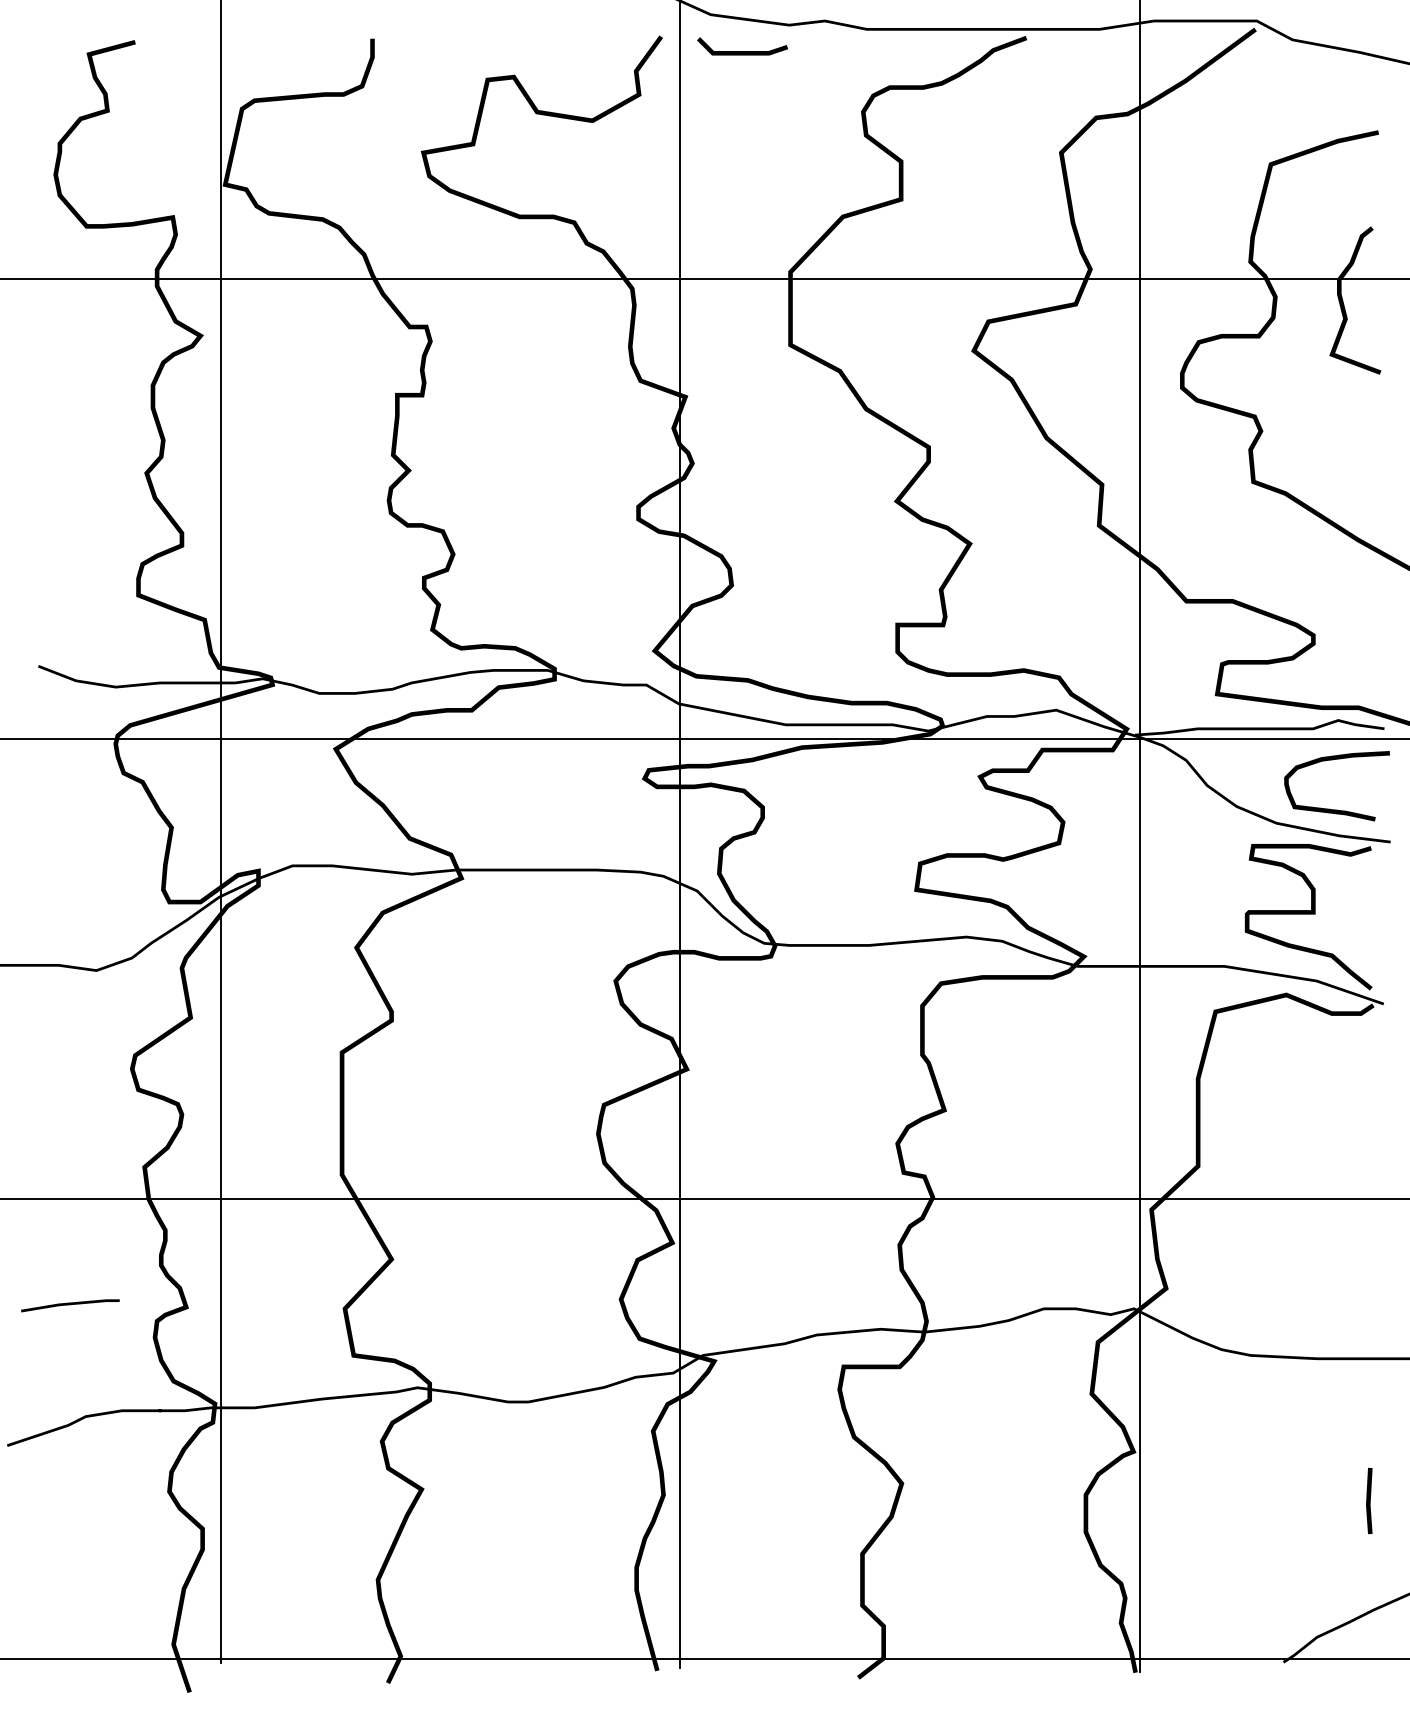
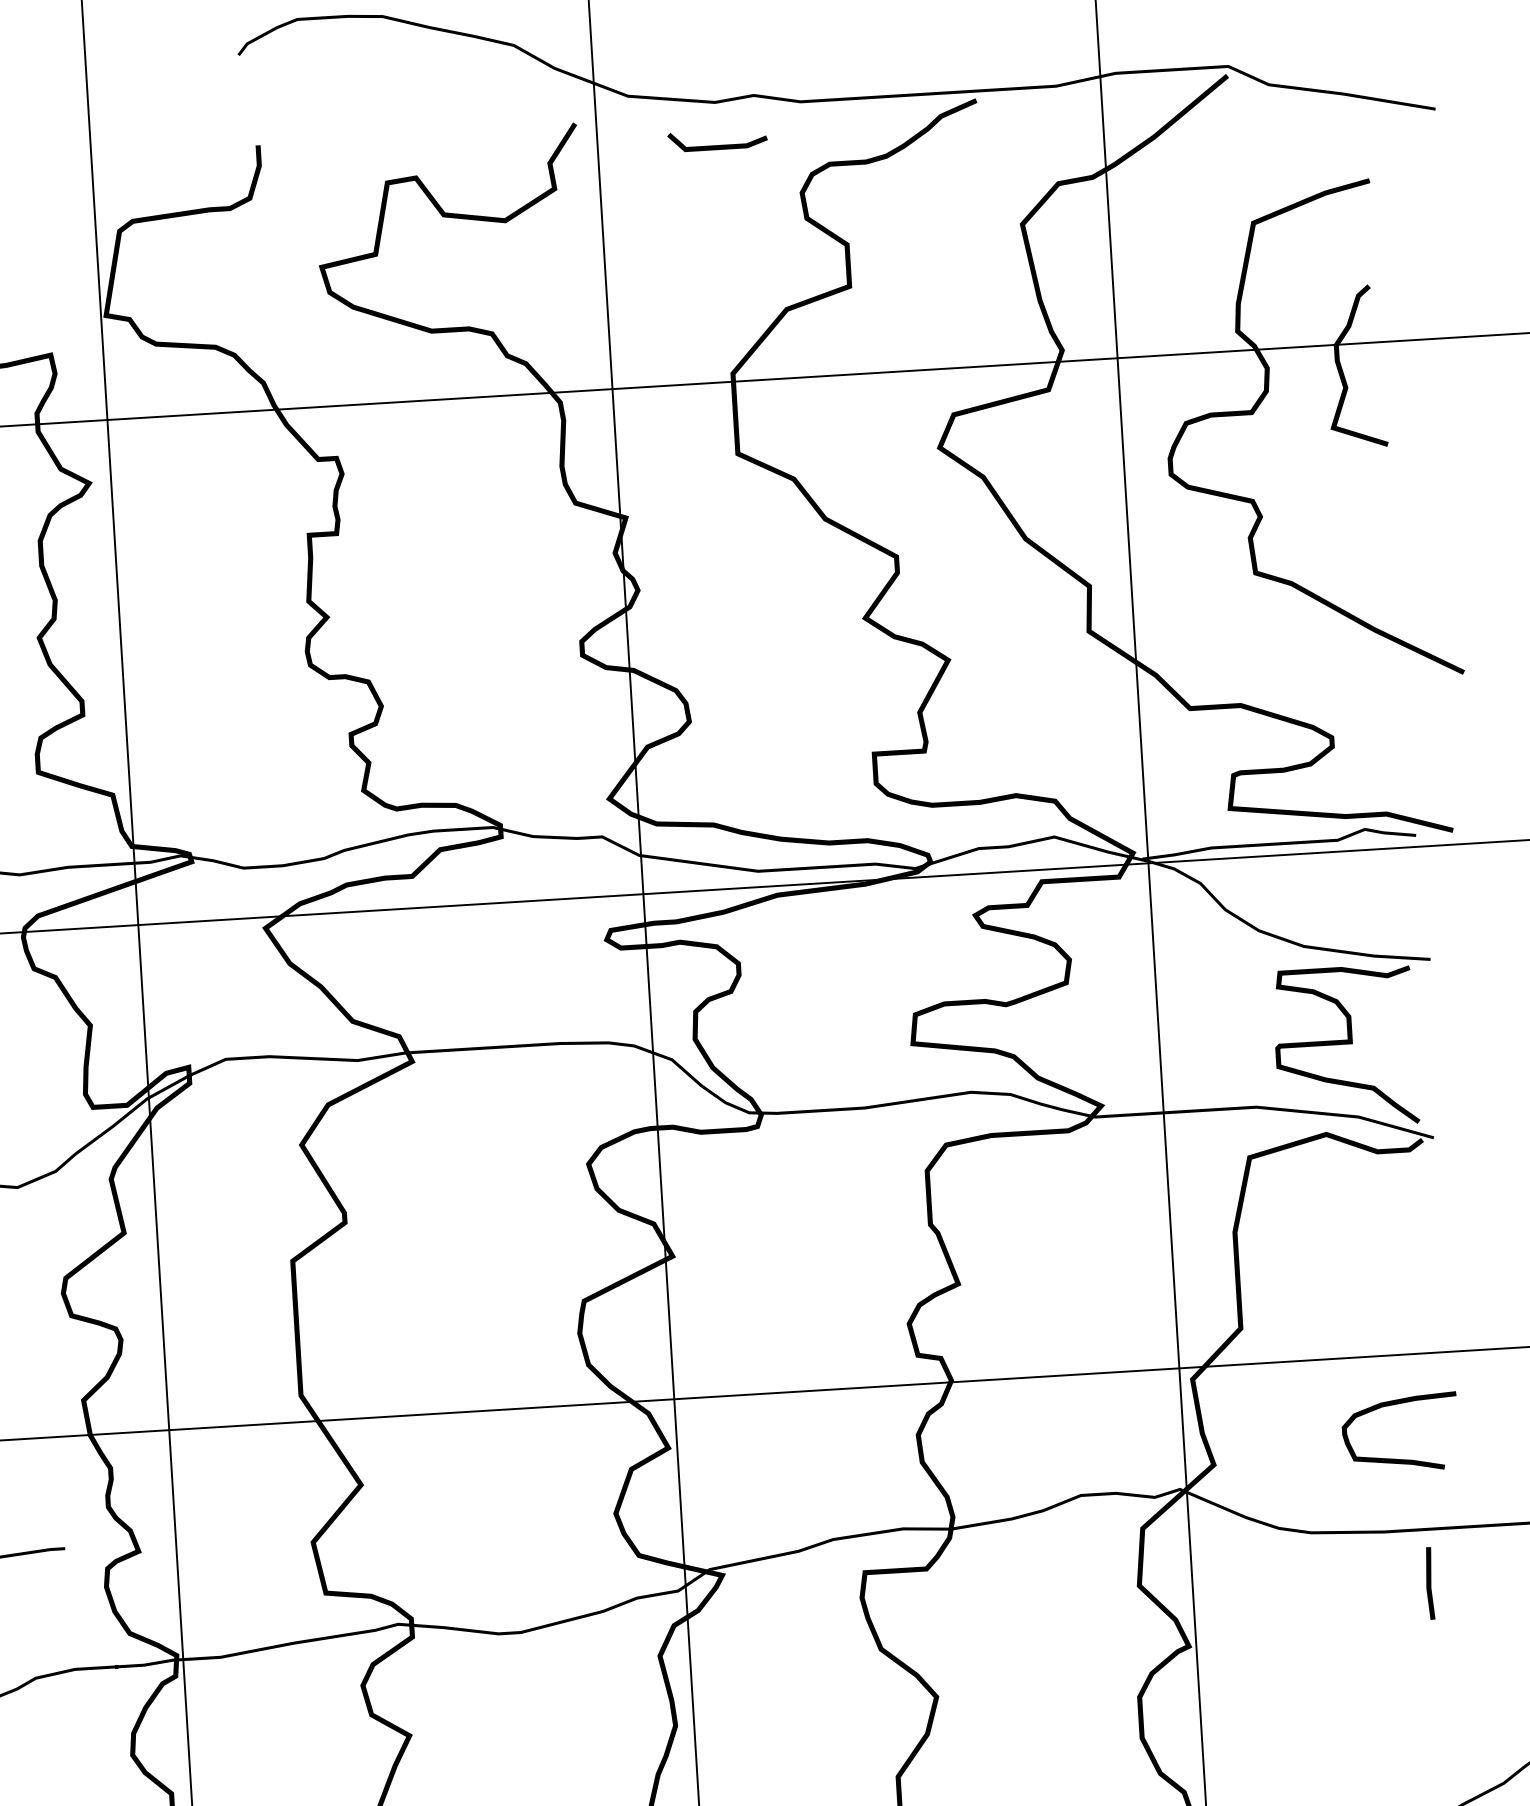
line: (742, 51) -> (717, 145), moved
curve: (1336, 809) -> (1401, 1459), moved
line: (1369, 1500) -> (1429, 1582), moved

